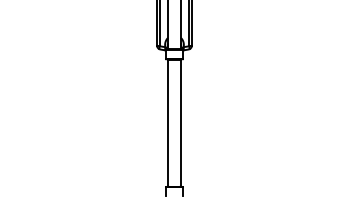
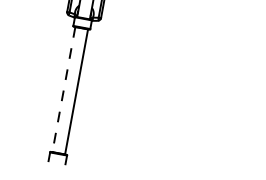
line: (168, 123) -> (64, 89), solid -> dashed

